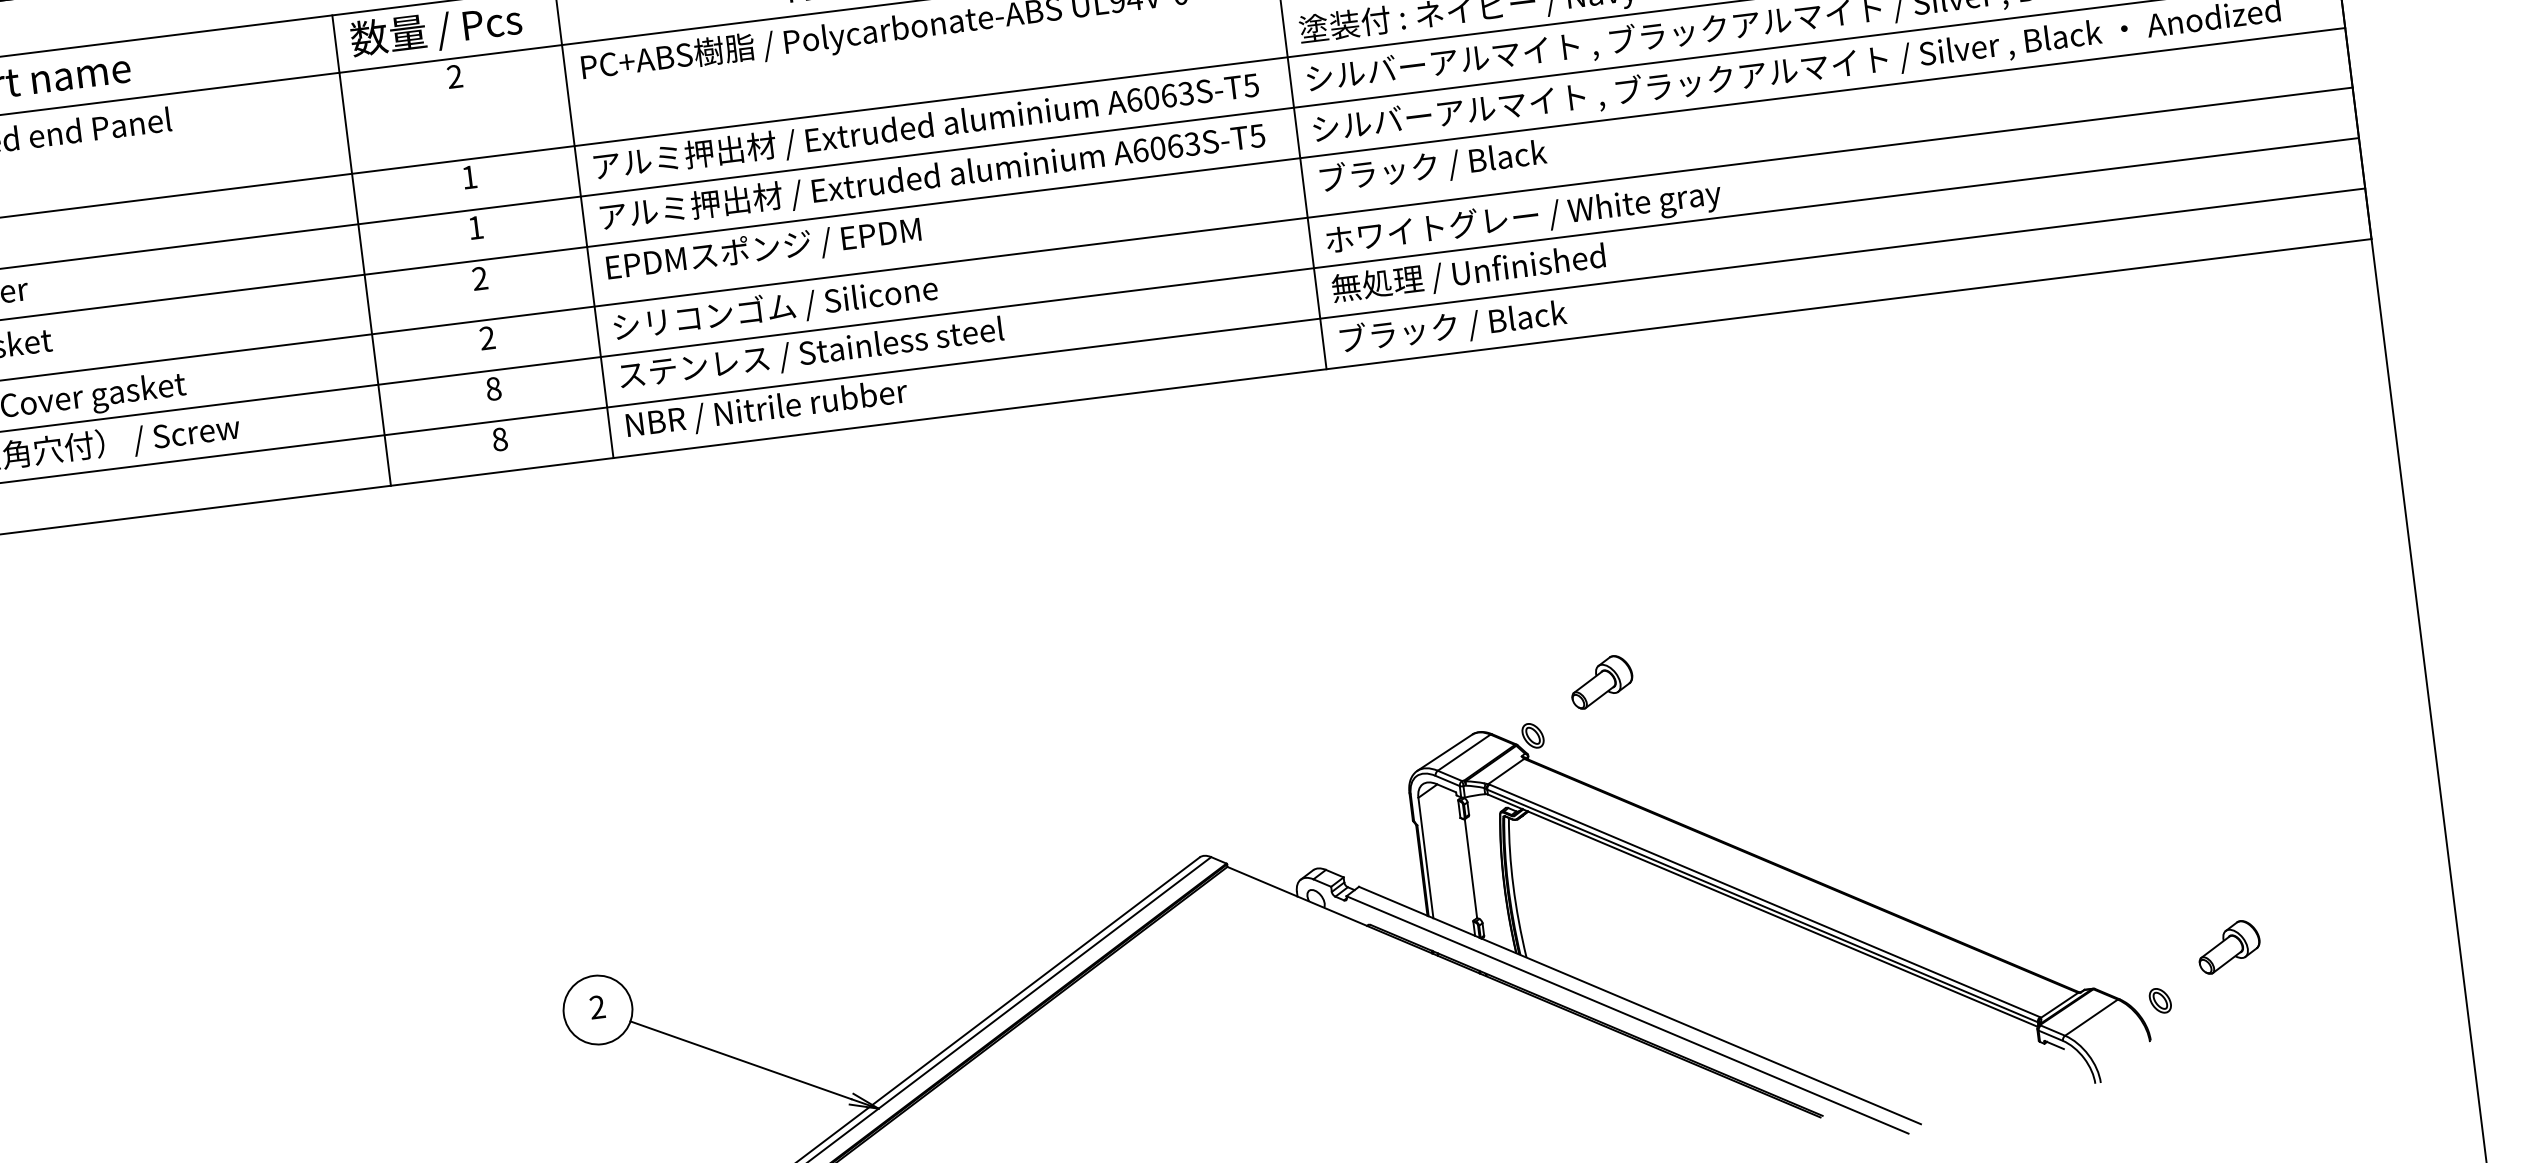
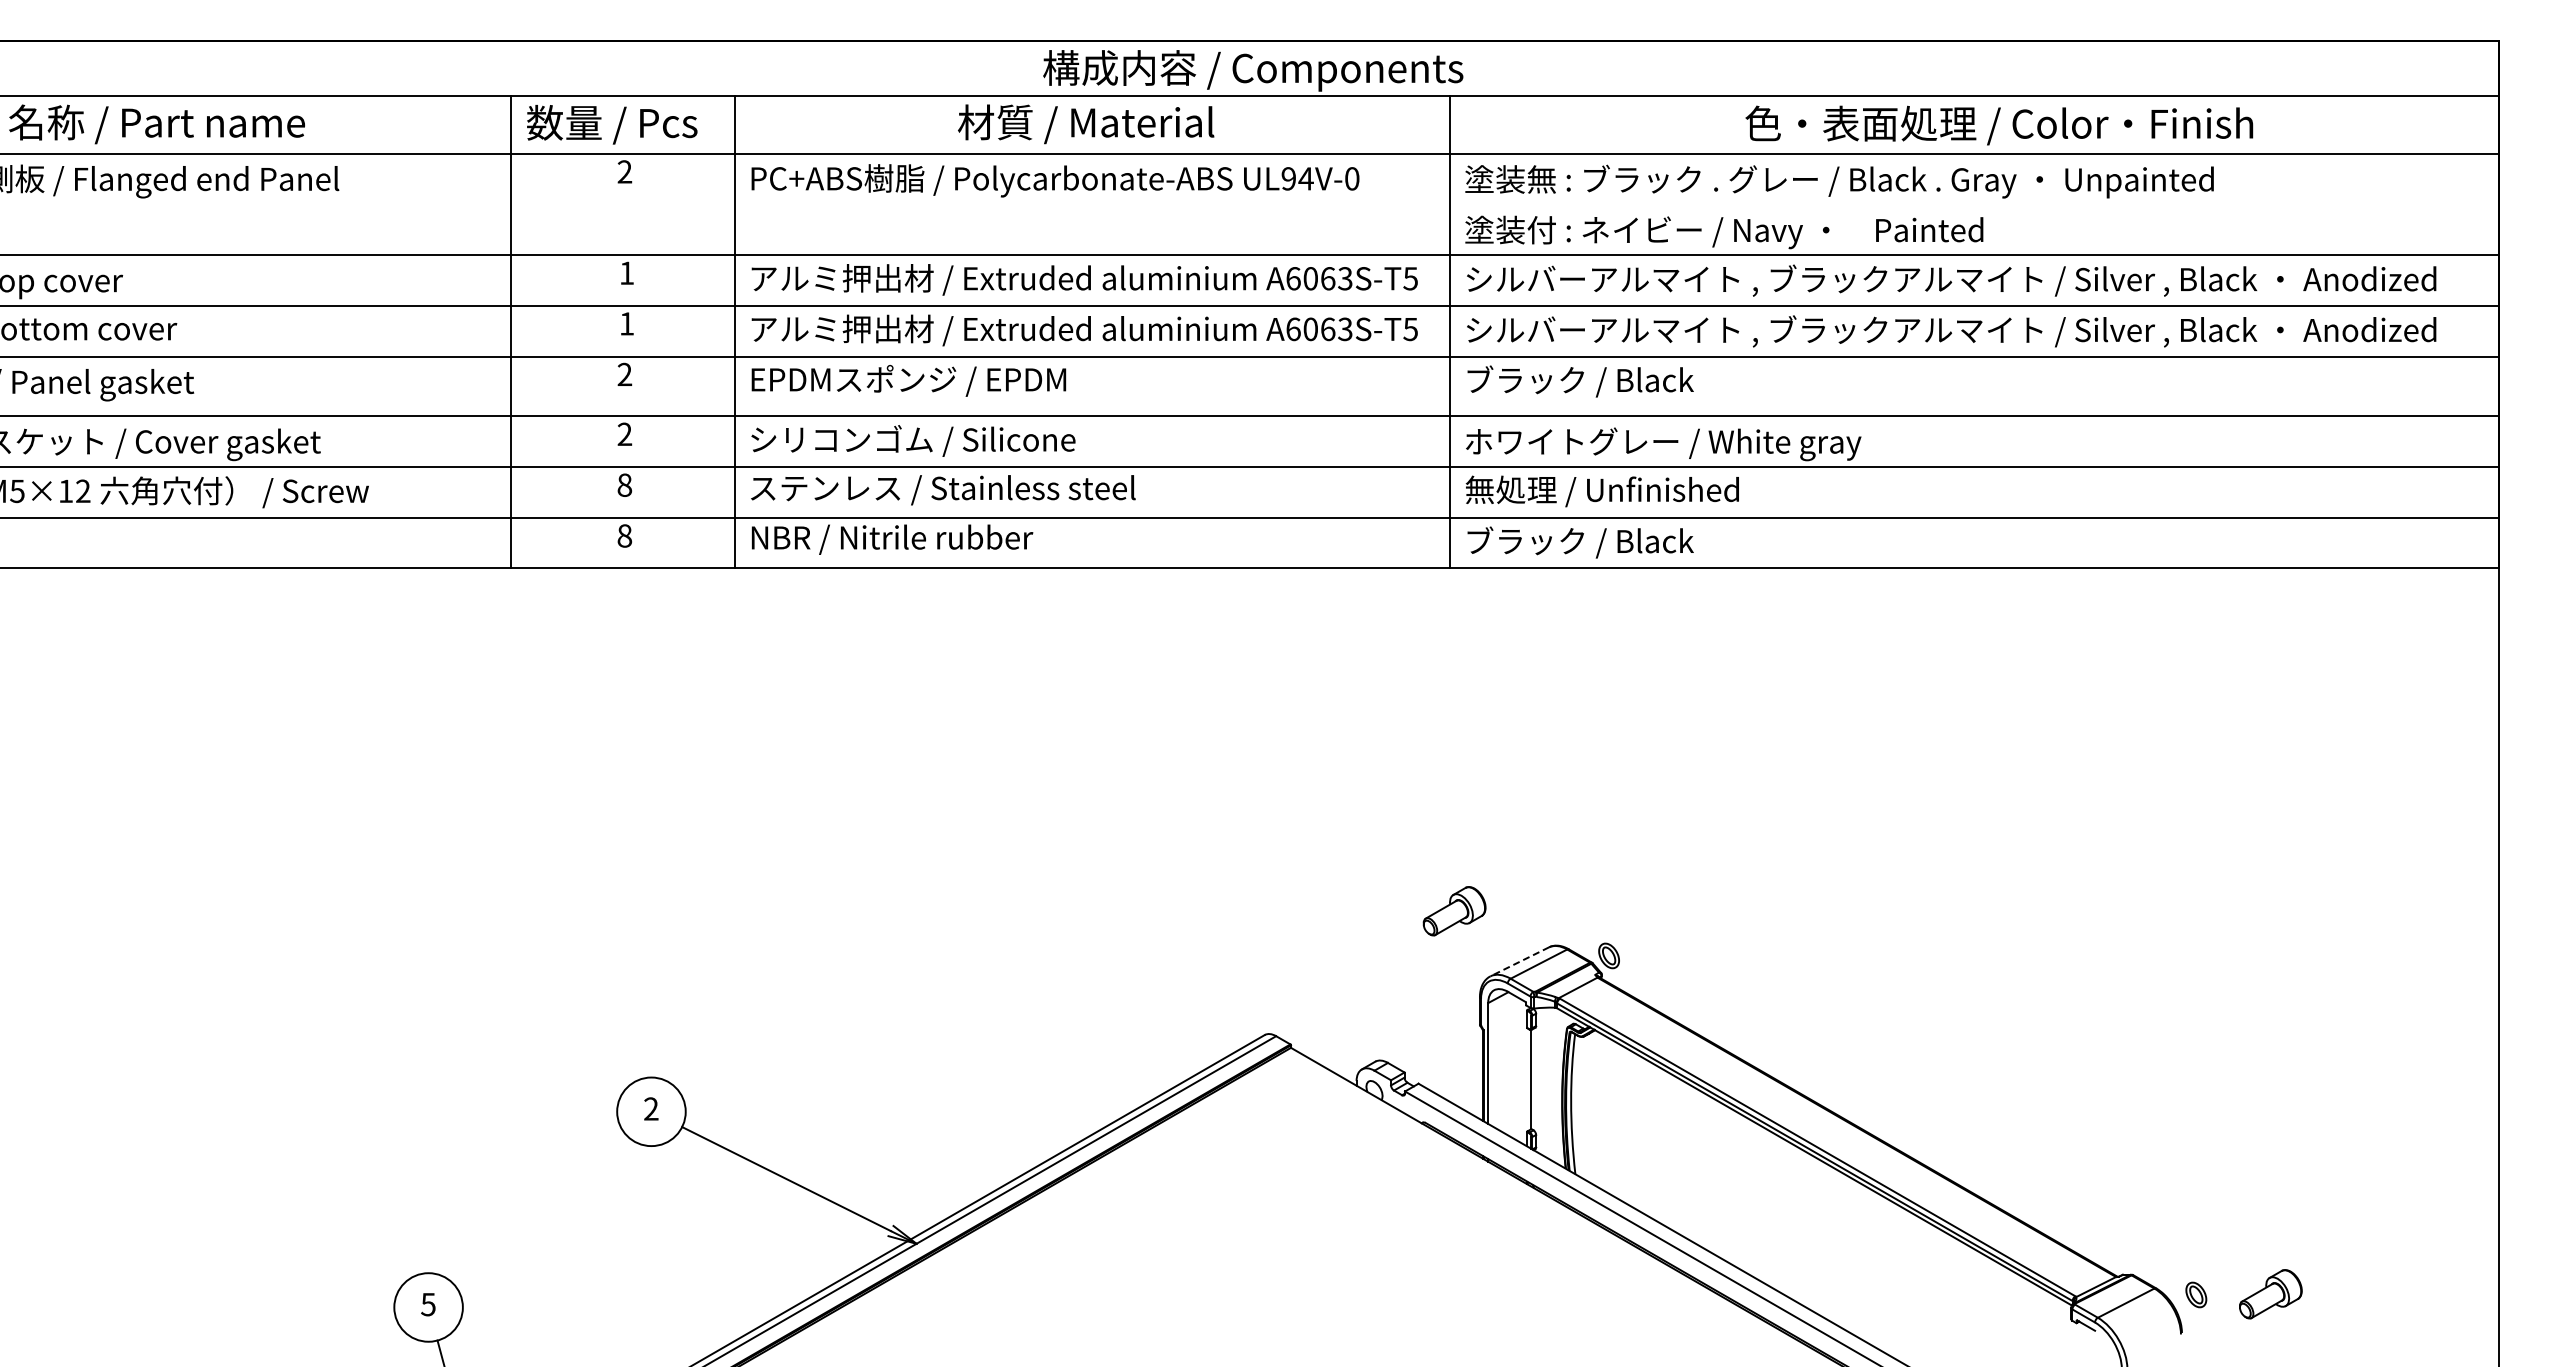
part: (1601, 682) -> (1454, 911), moved
line: (1444, 752) -> (1519, 961), solid -> dashed
part: (2228, 947) -> (2270, 1294), moved

